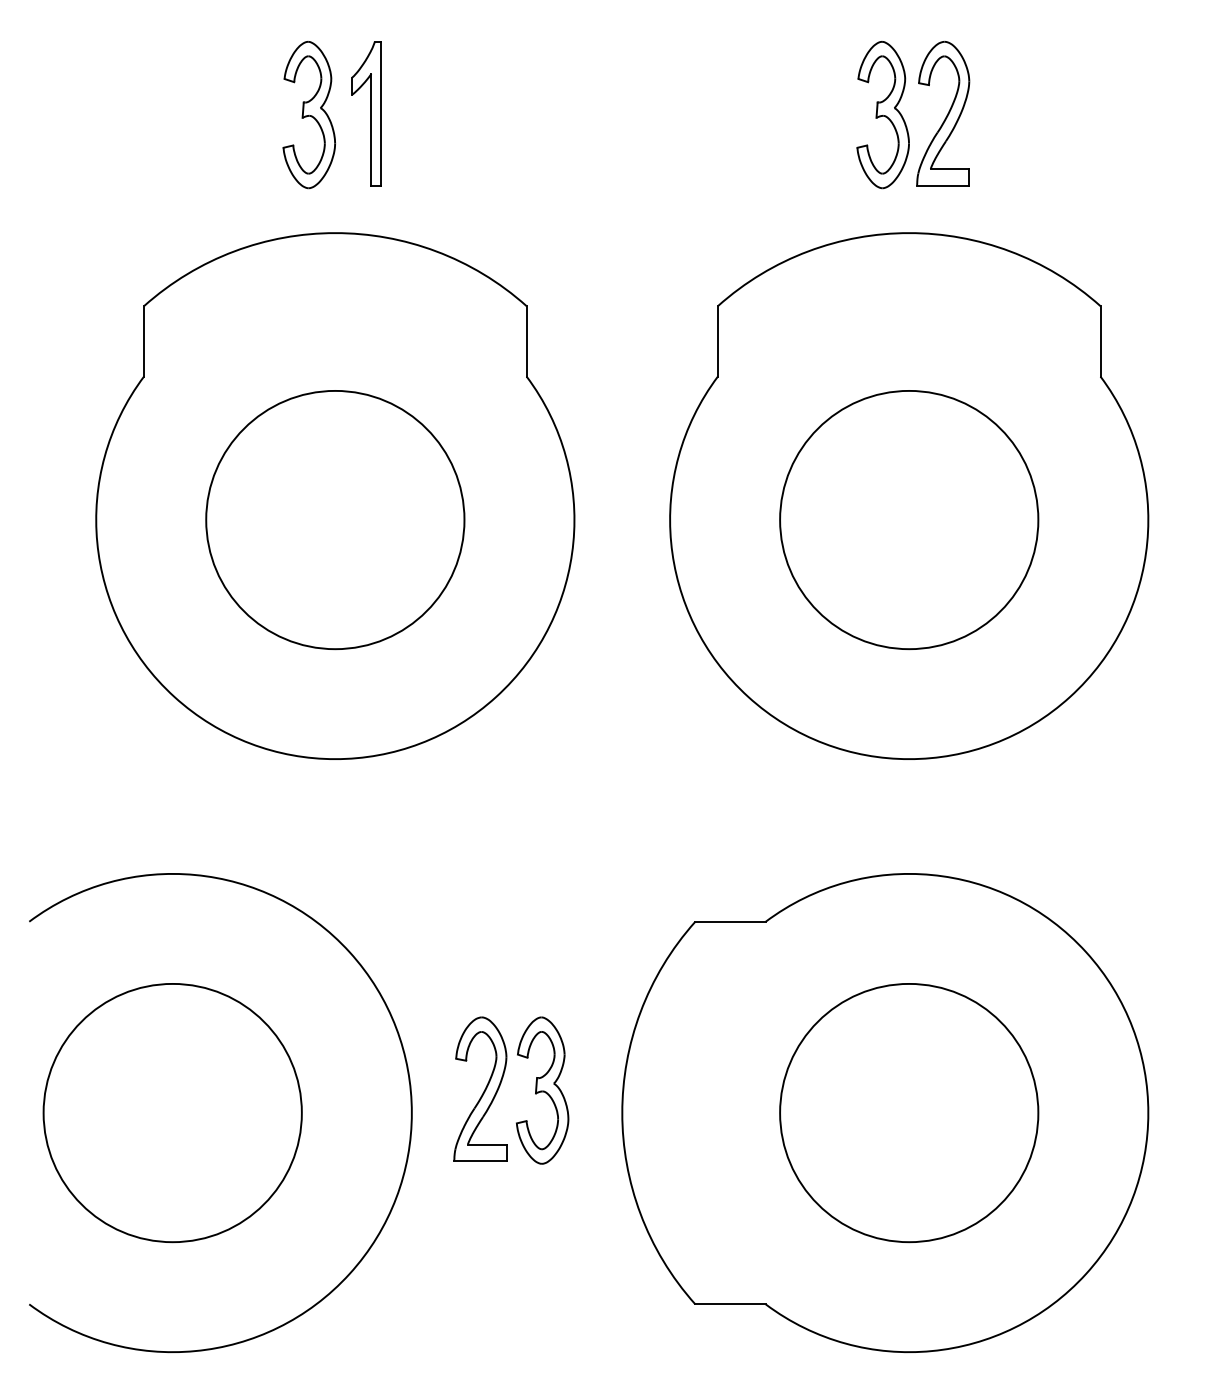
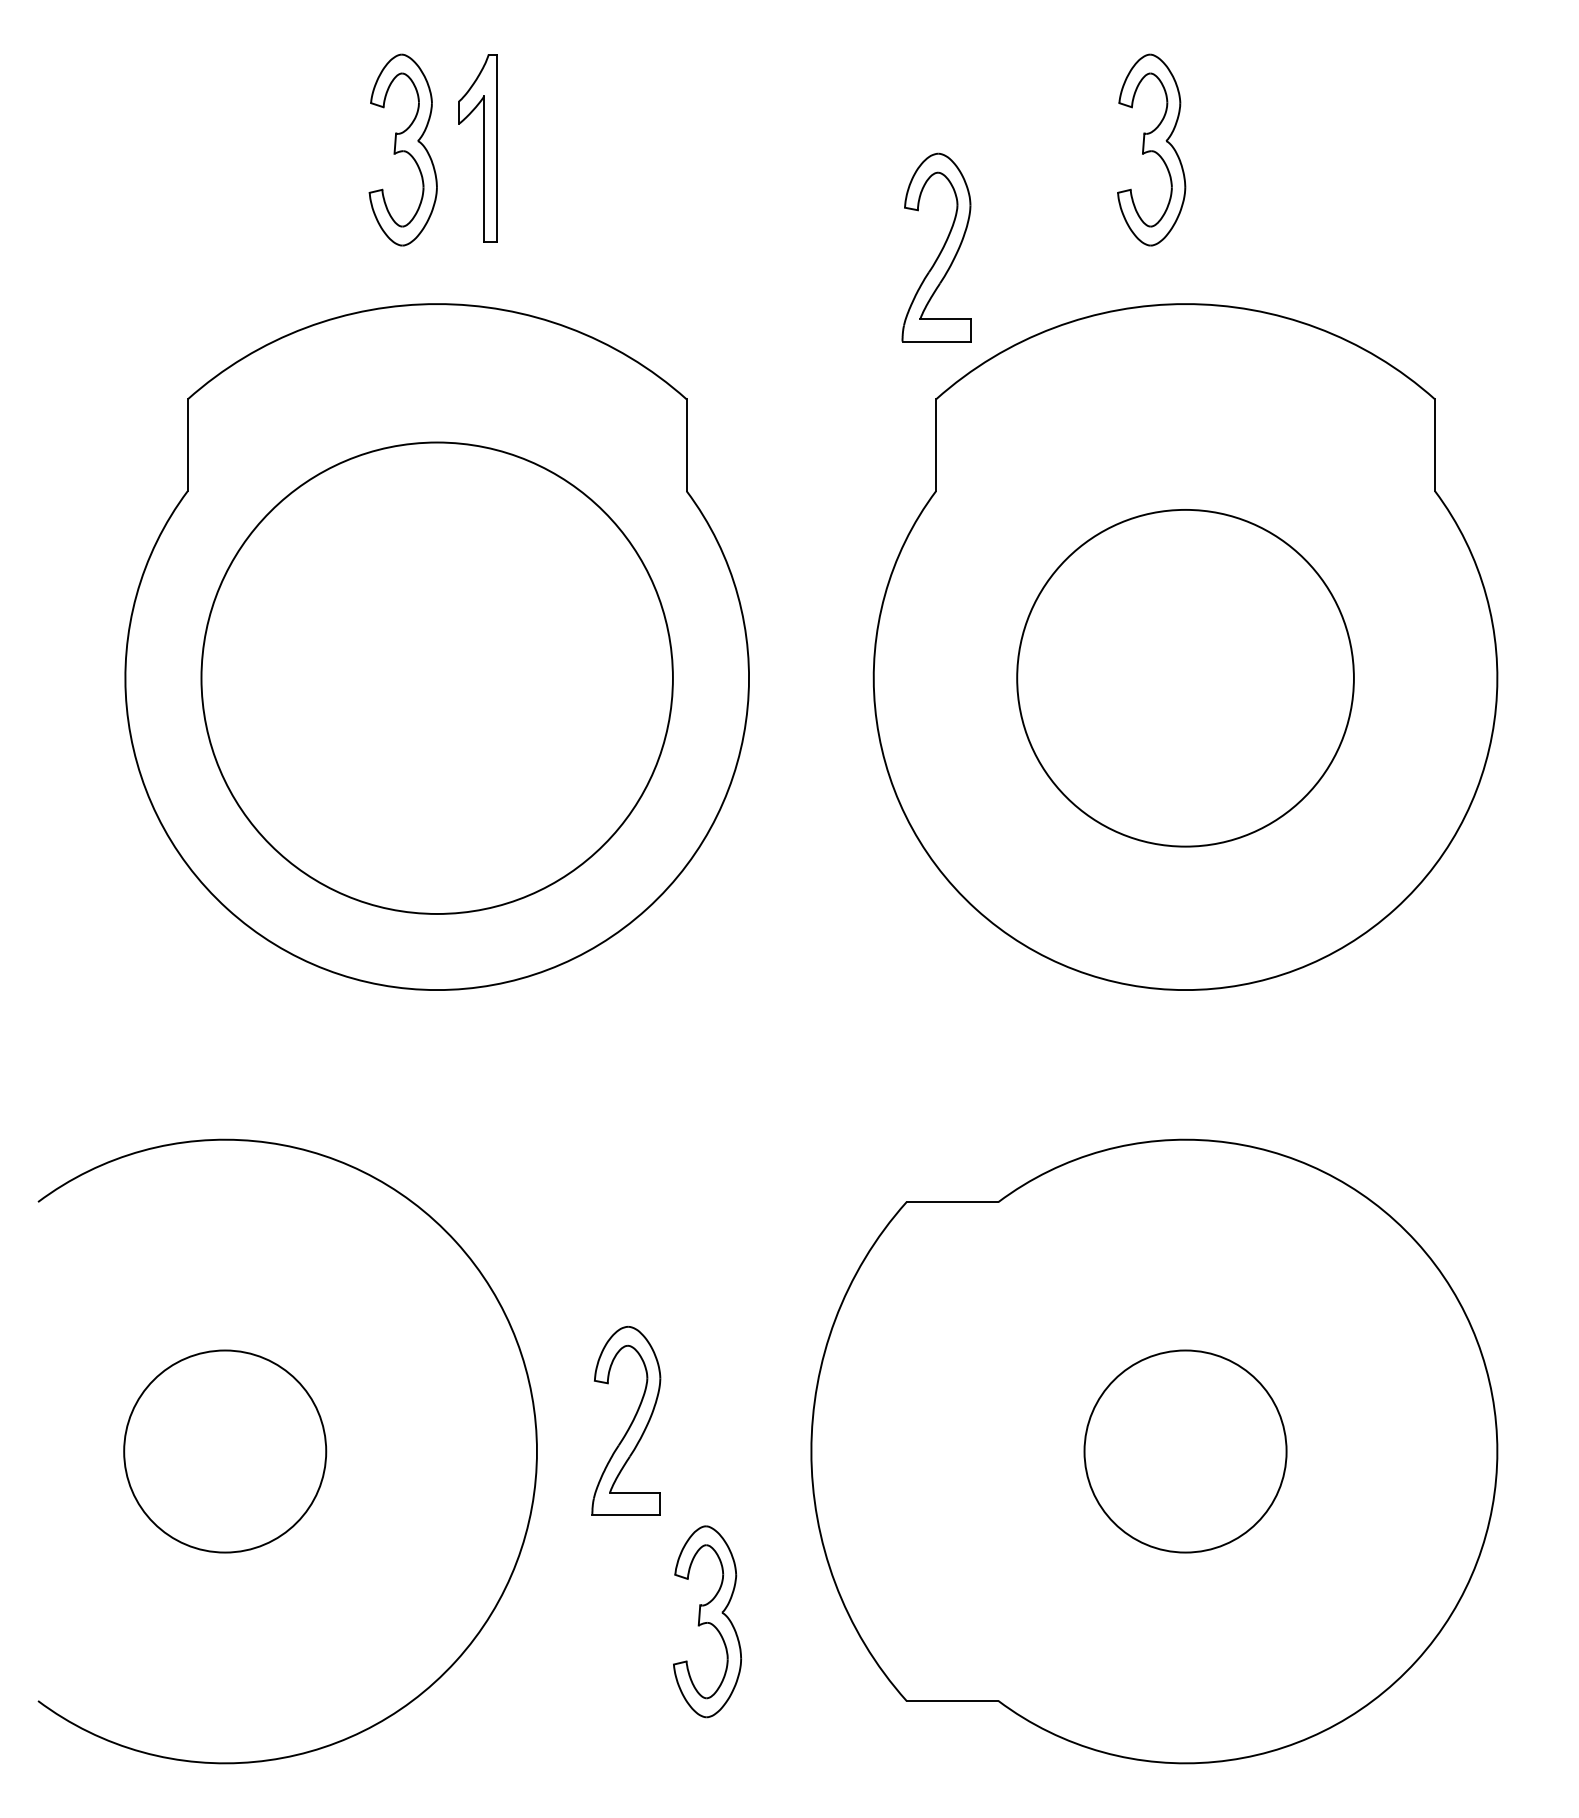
part: (943, 113) -> (936, 247), moved
circle: (335, 519) -> (437, 677), size x1.4
part: (542, 1090) -> (707, 1621), moved
circle: (172, 1112) -> (224, 1450), size x0.6
circle: (909, 1112) -> (1185, 1450), size x0.6

